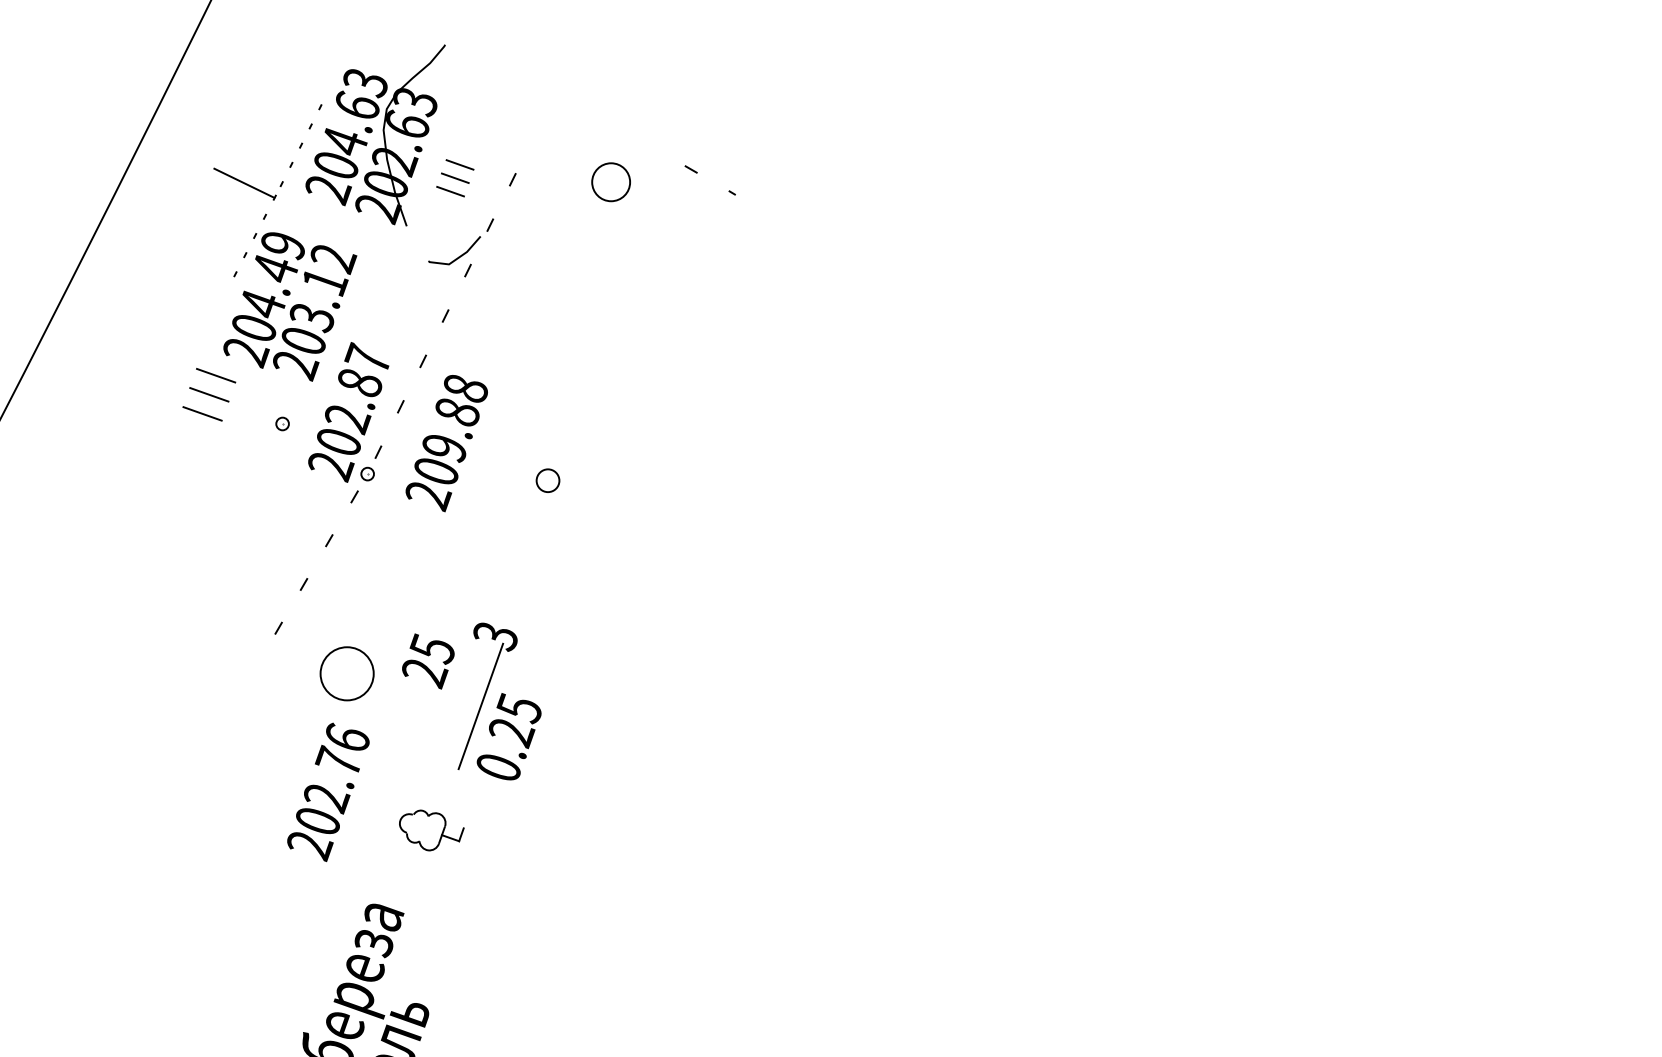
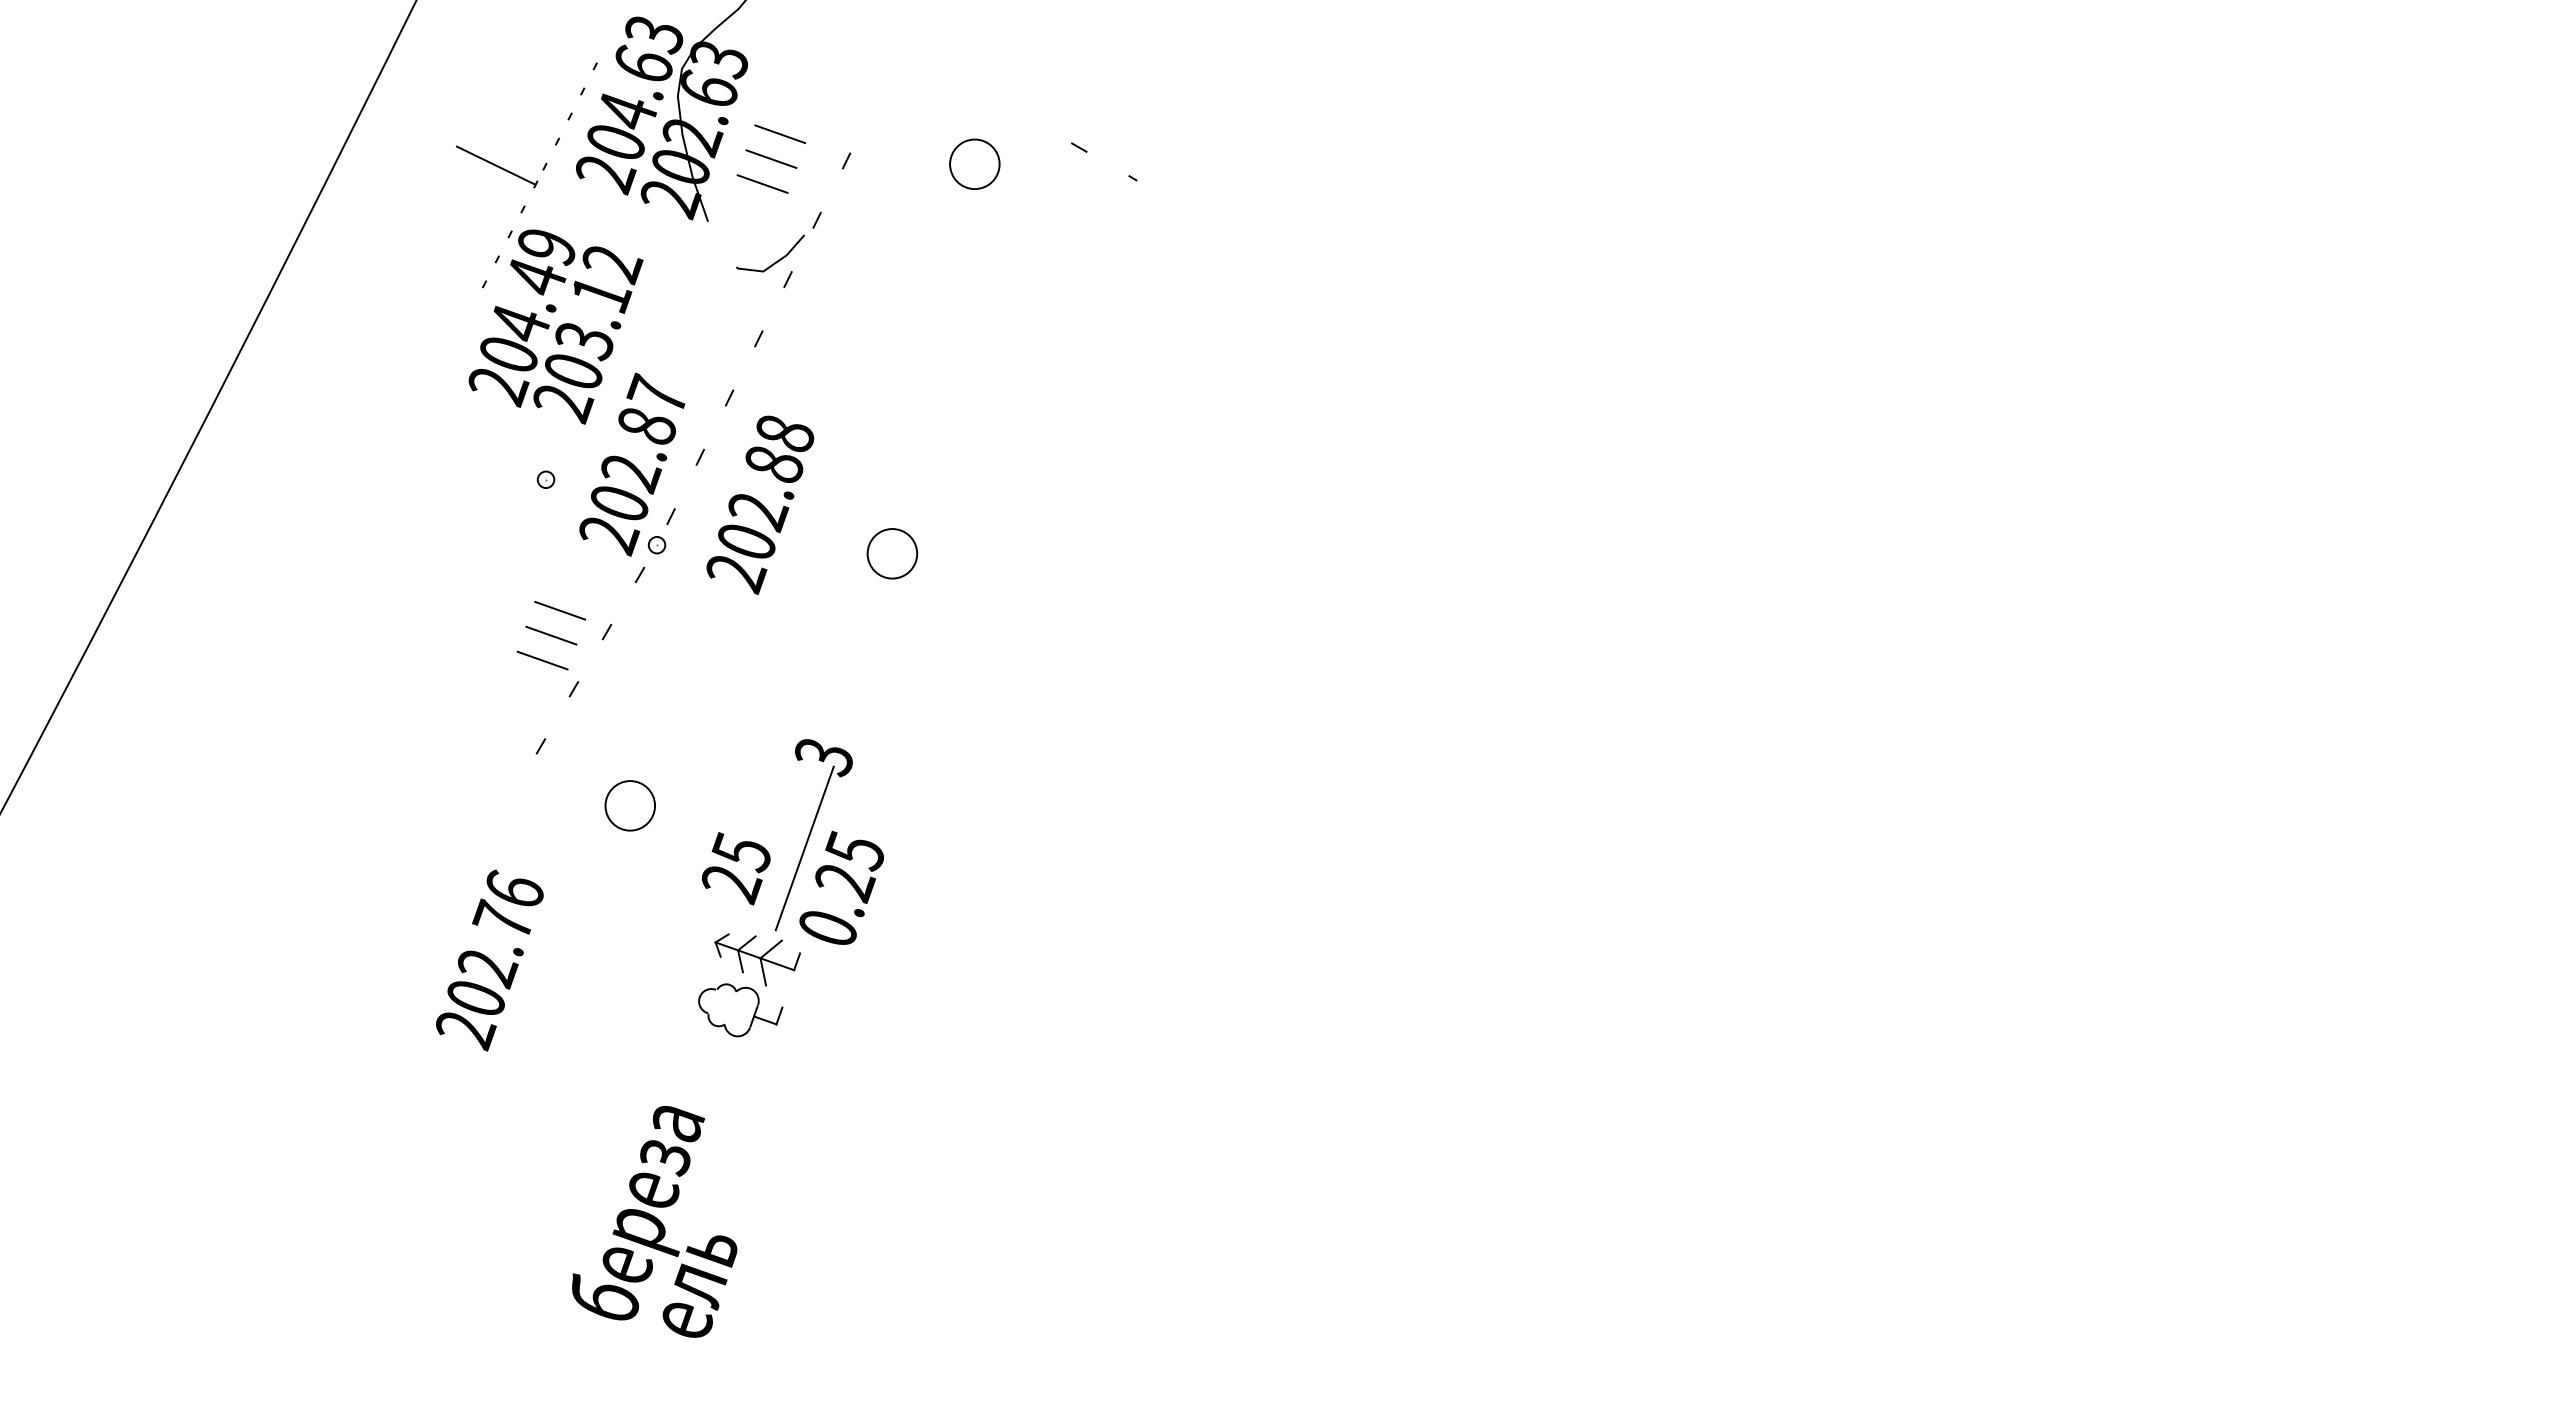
part: (455, 177) -> (771, 158), size x1.43
part: (209, 394) -> (551, 635), moved
text: (445, 449) -> (758, 513), 209.88 -> 202.88
circle: (548, 480) -> (892, 553), size x1.67
text: (428, 661) -> (736, 868), moved
circle: (347, 673) -> (630, 805), size x0.71
part: (444, 791) -> (757, 959), added
text: (328, 792) -> (489, 960), moved

